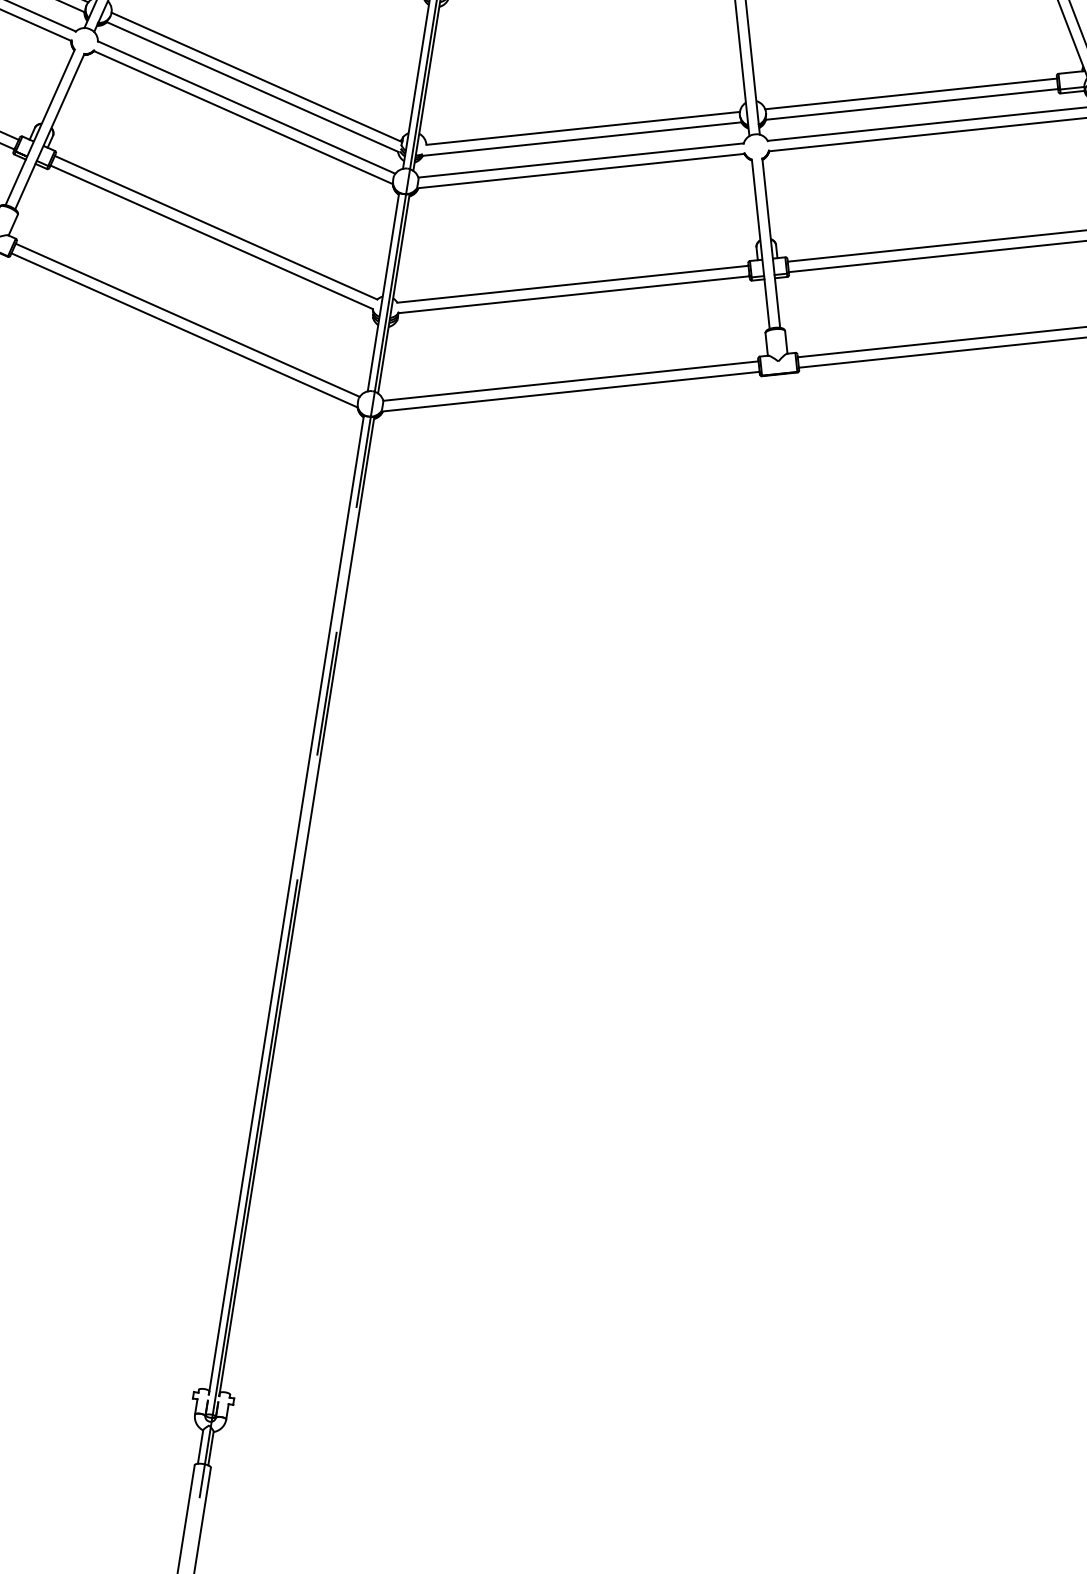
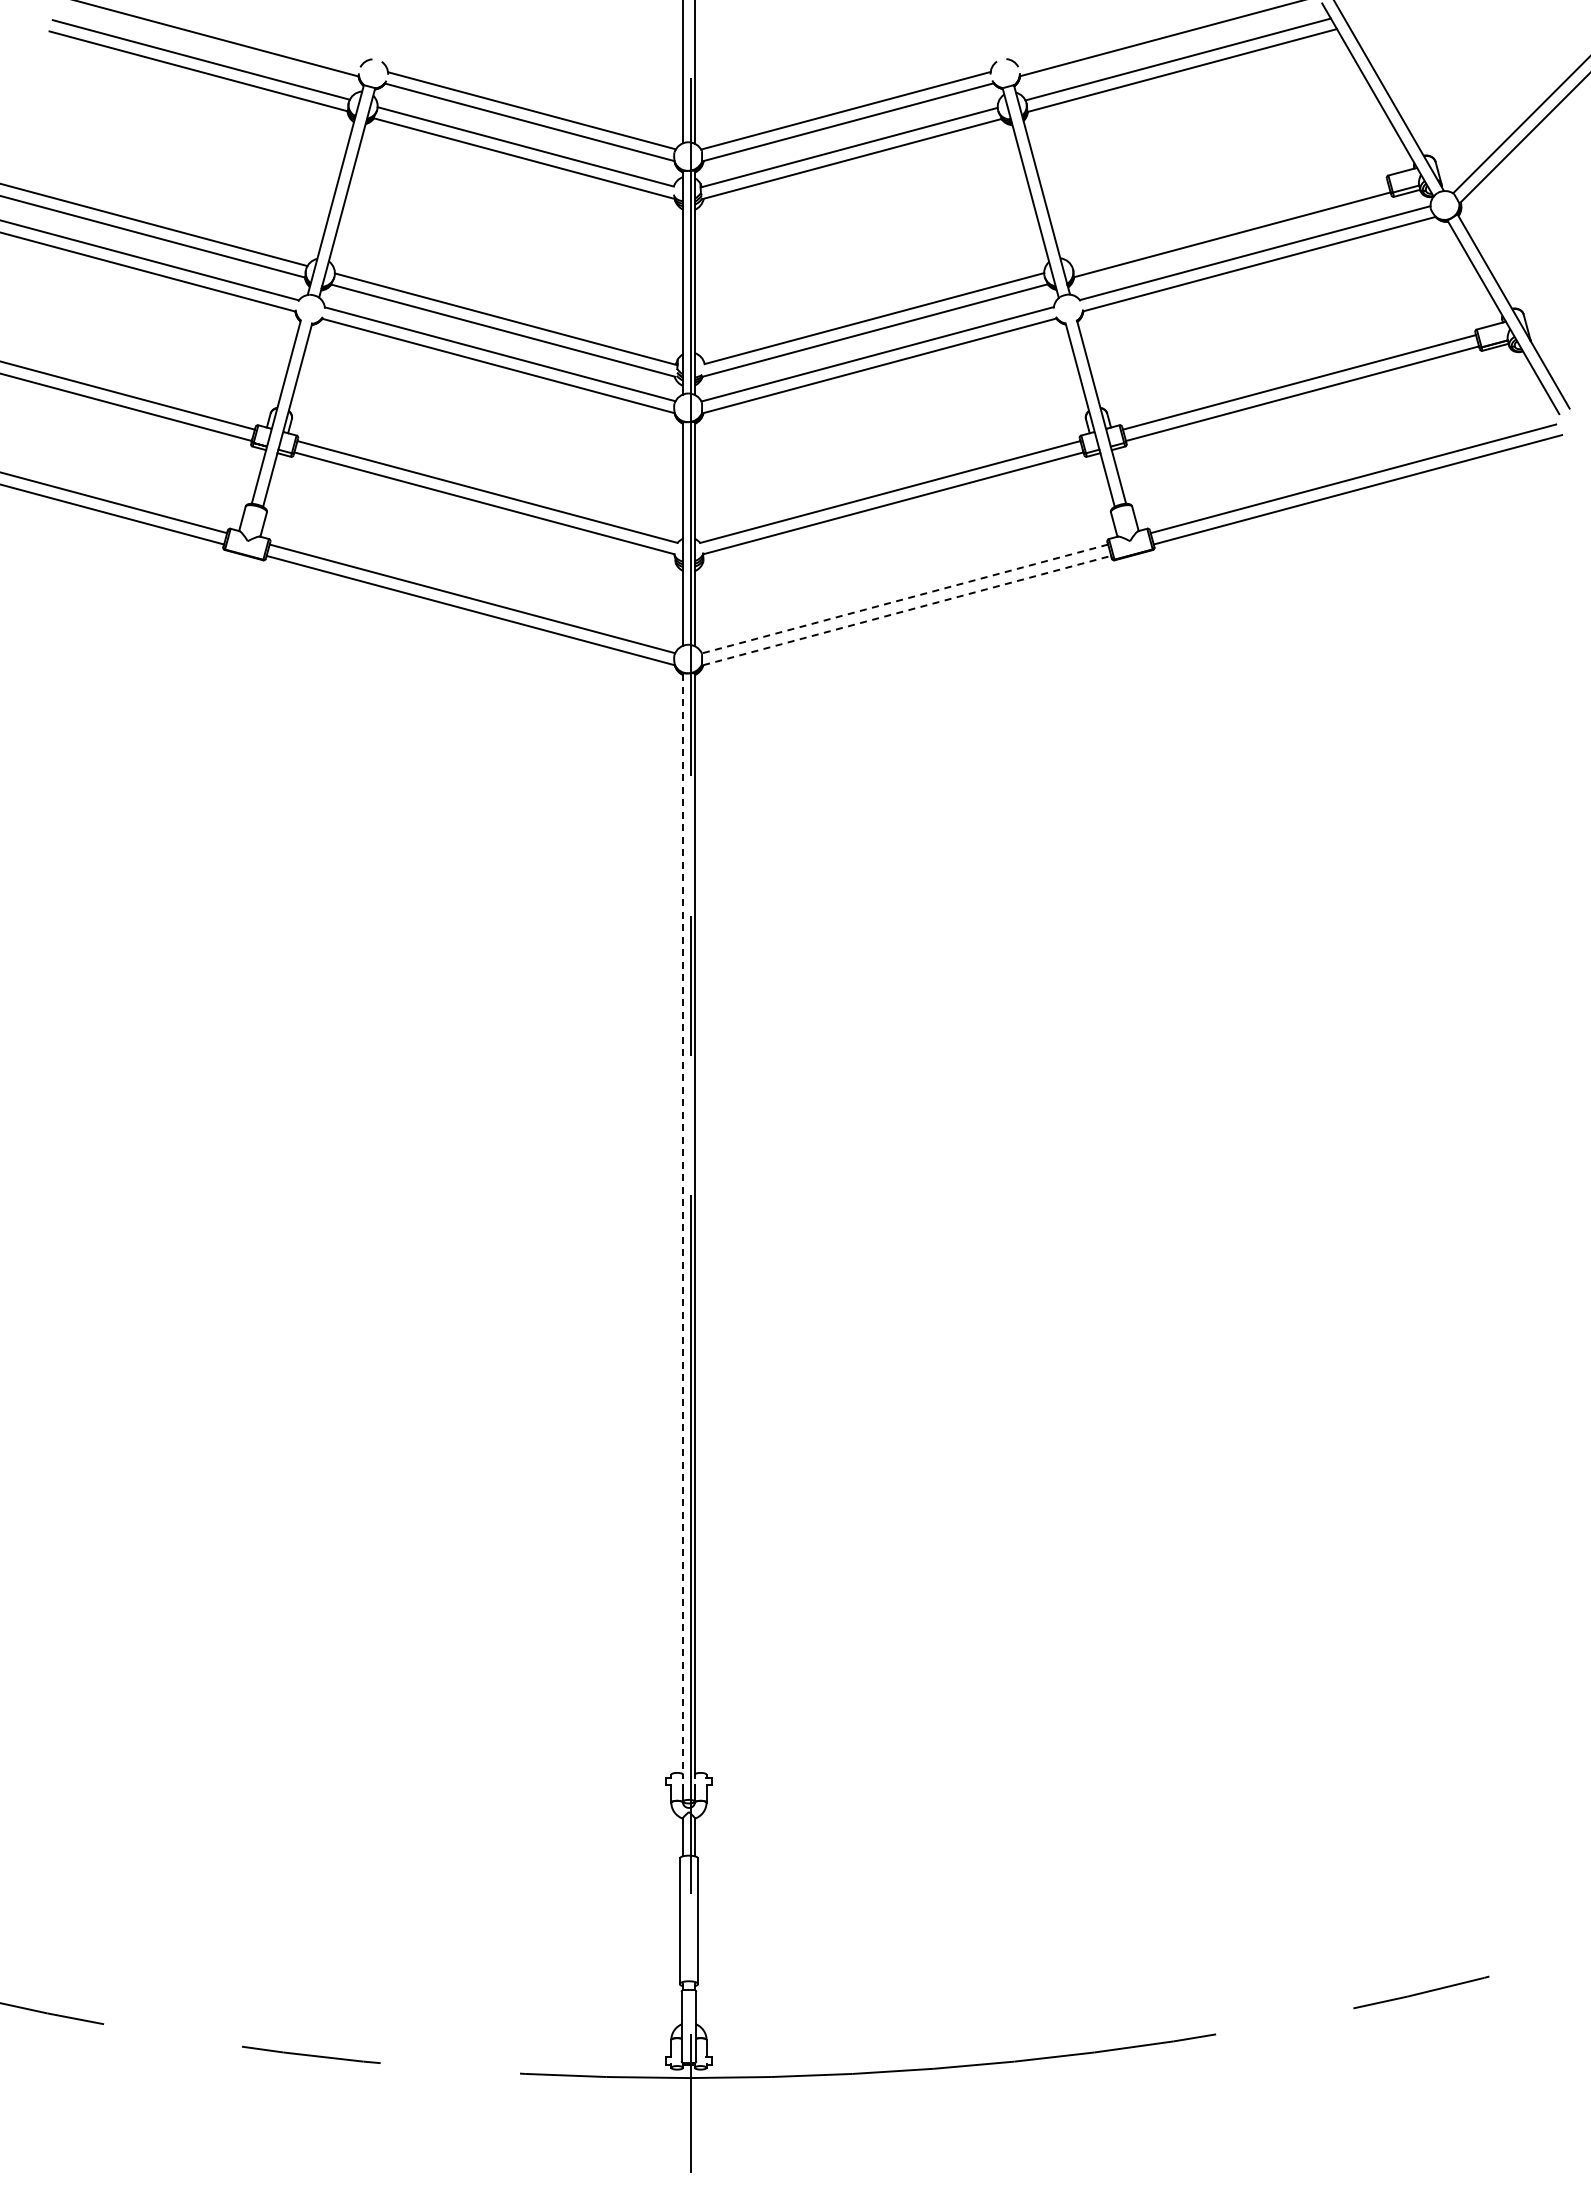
line: (911, 93) -> (1229, 223), removed
line: (570, 381) -> (904, 599), solid -> dashed
line: (571, 391) -> (907, 610), solid -> dashed
line: (286, 905) -> (683, 1226), solid -> dashed

